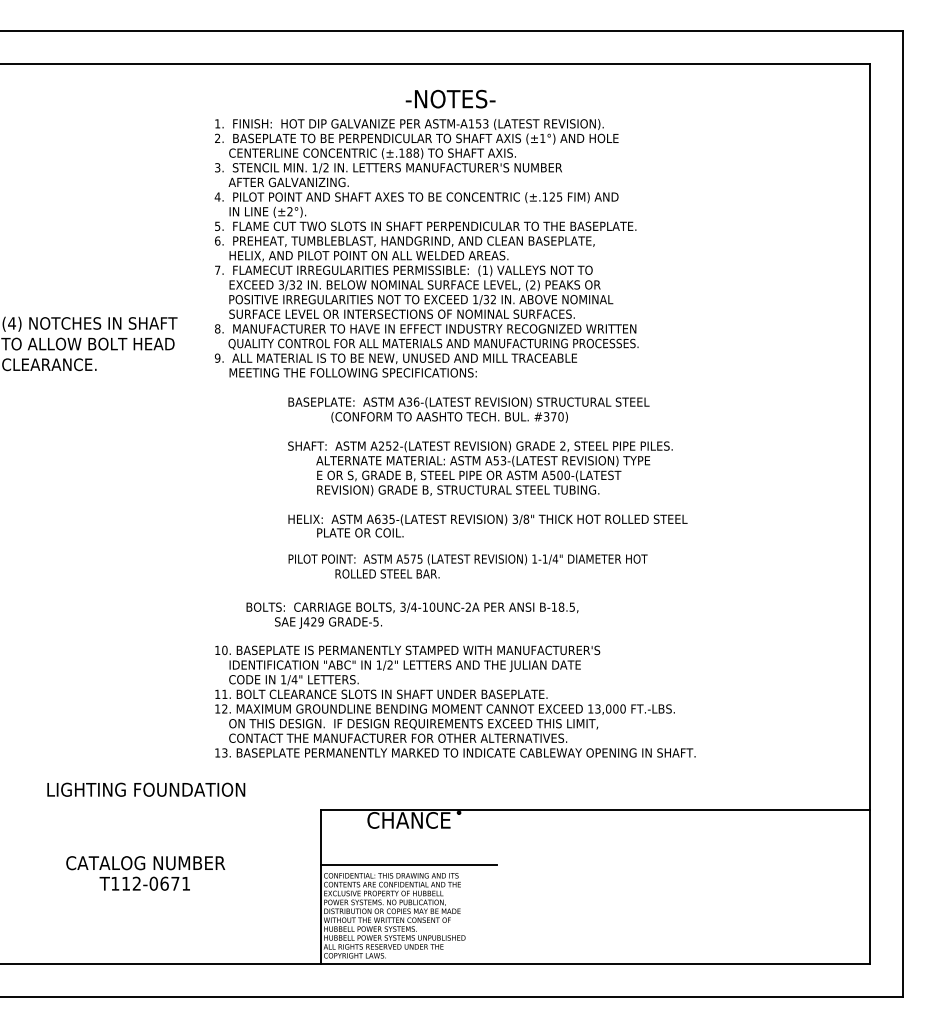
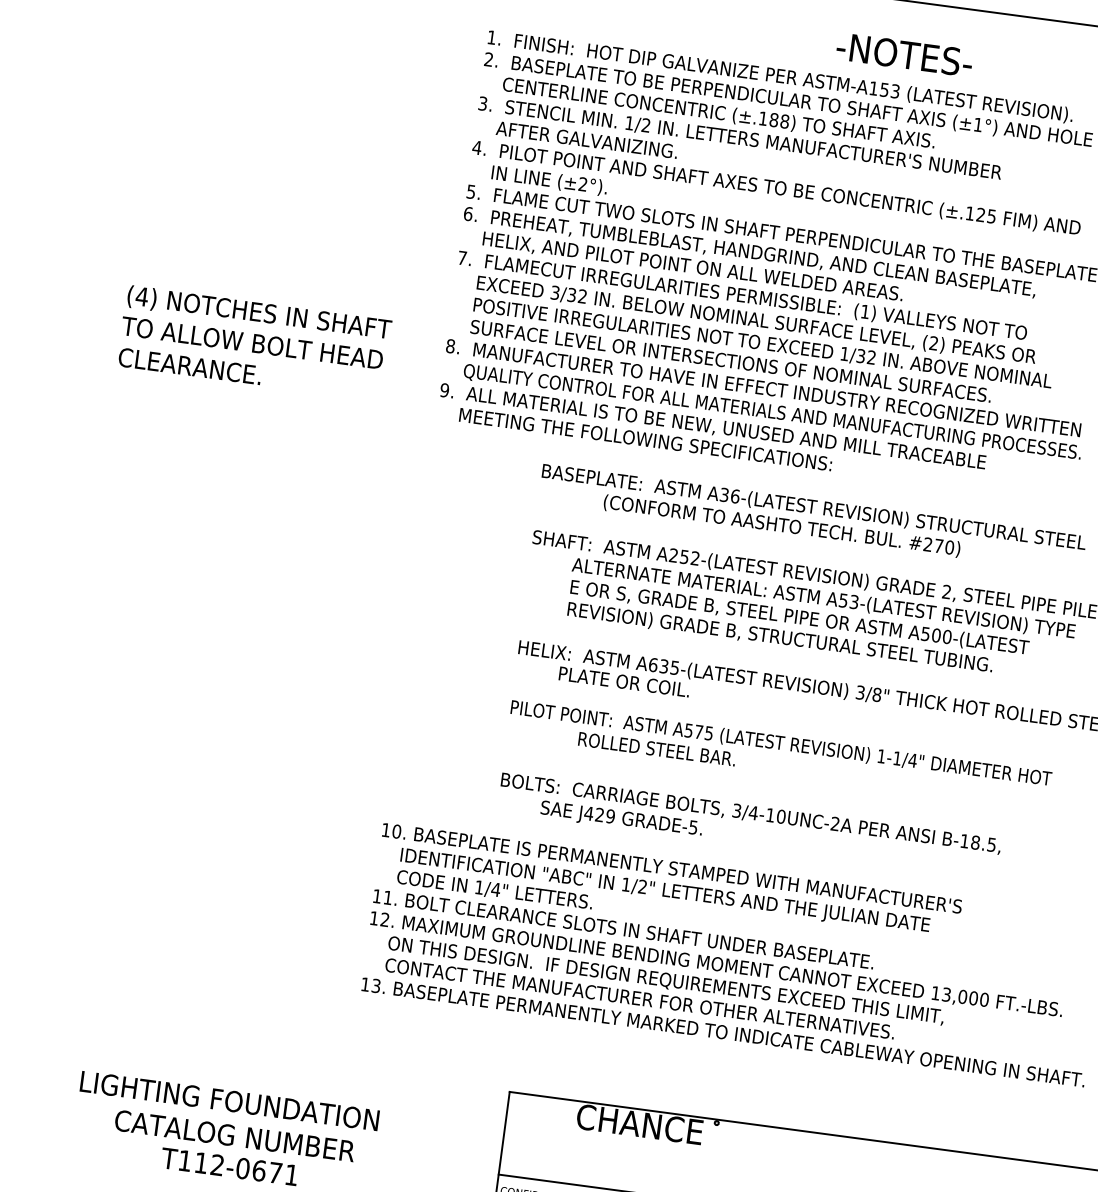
text: (450, 98) -> (904, 53), moved
text: (546, 417) -> (927, 545), #370) -> #270)
text: (412, 615) -> (749, 825), moved
text: (146, 789) -> (230, 1100), moved

